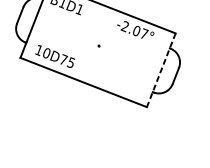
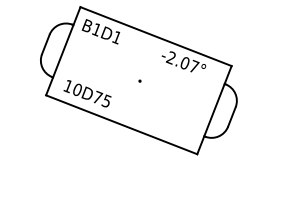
line: (161, 70) -> (214, 110), dashed -> solid

